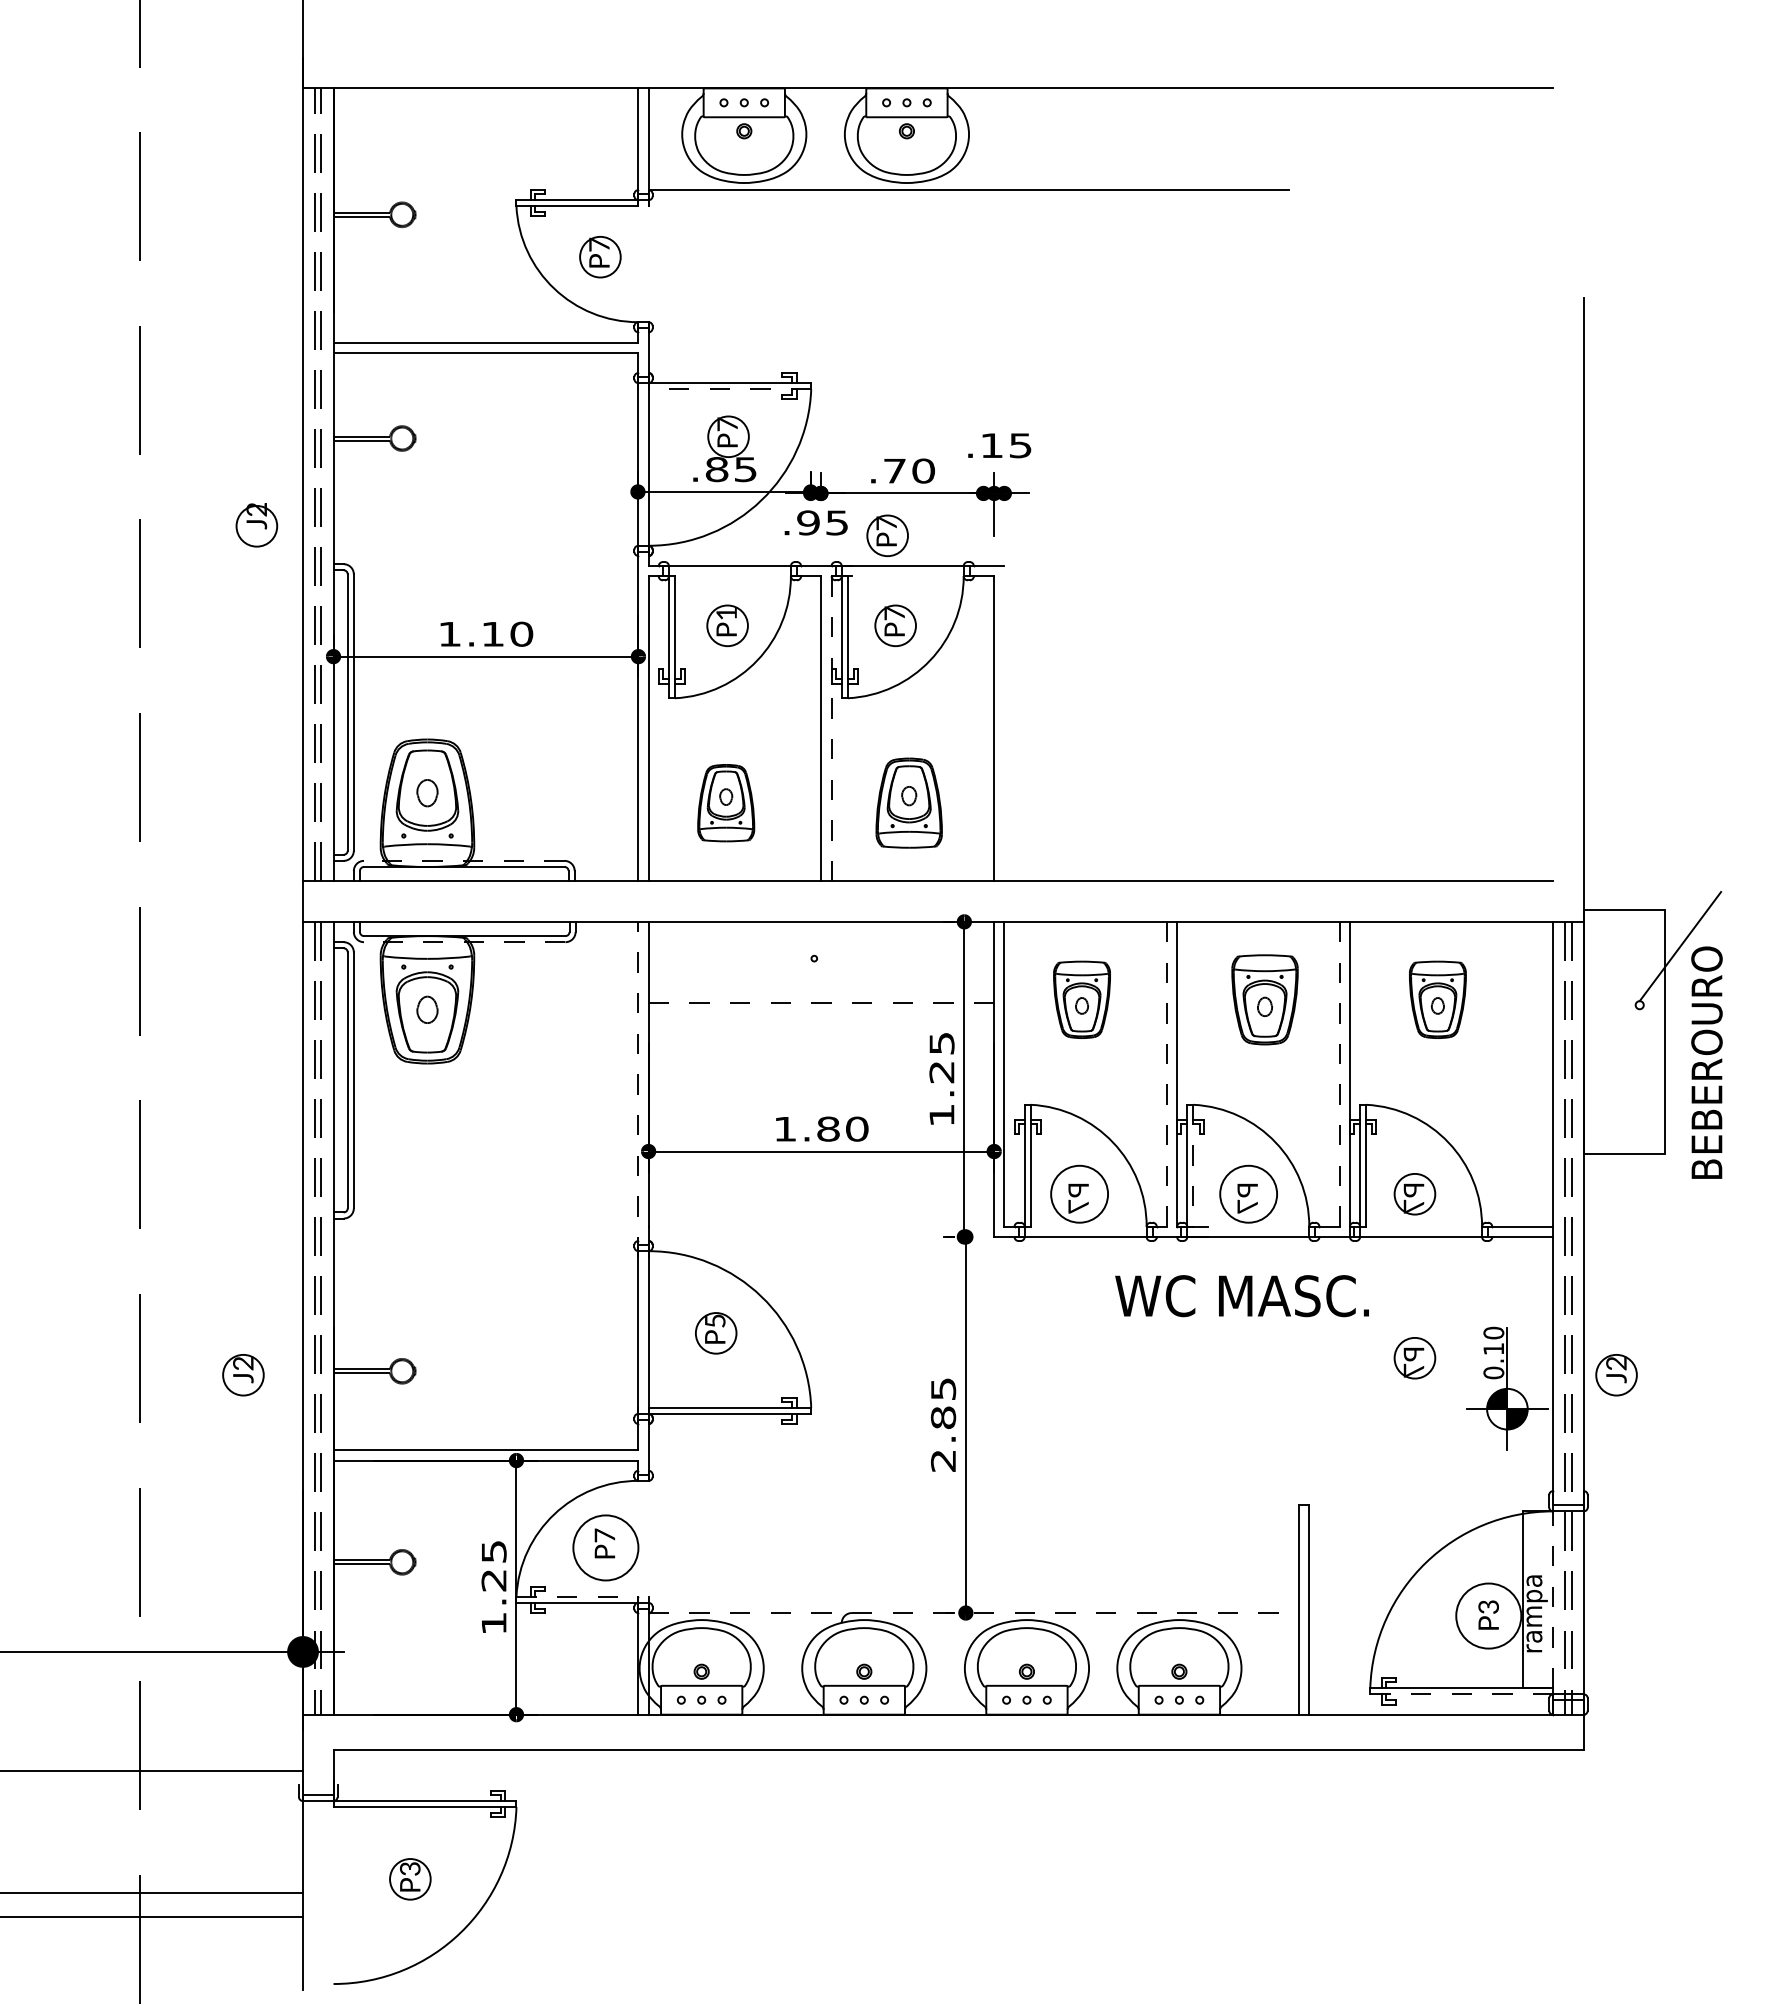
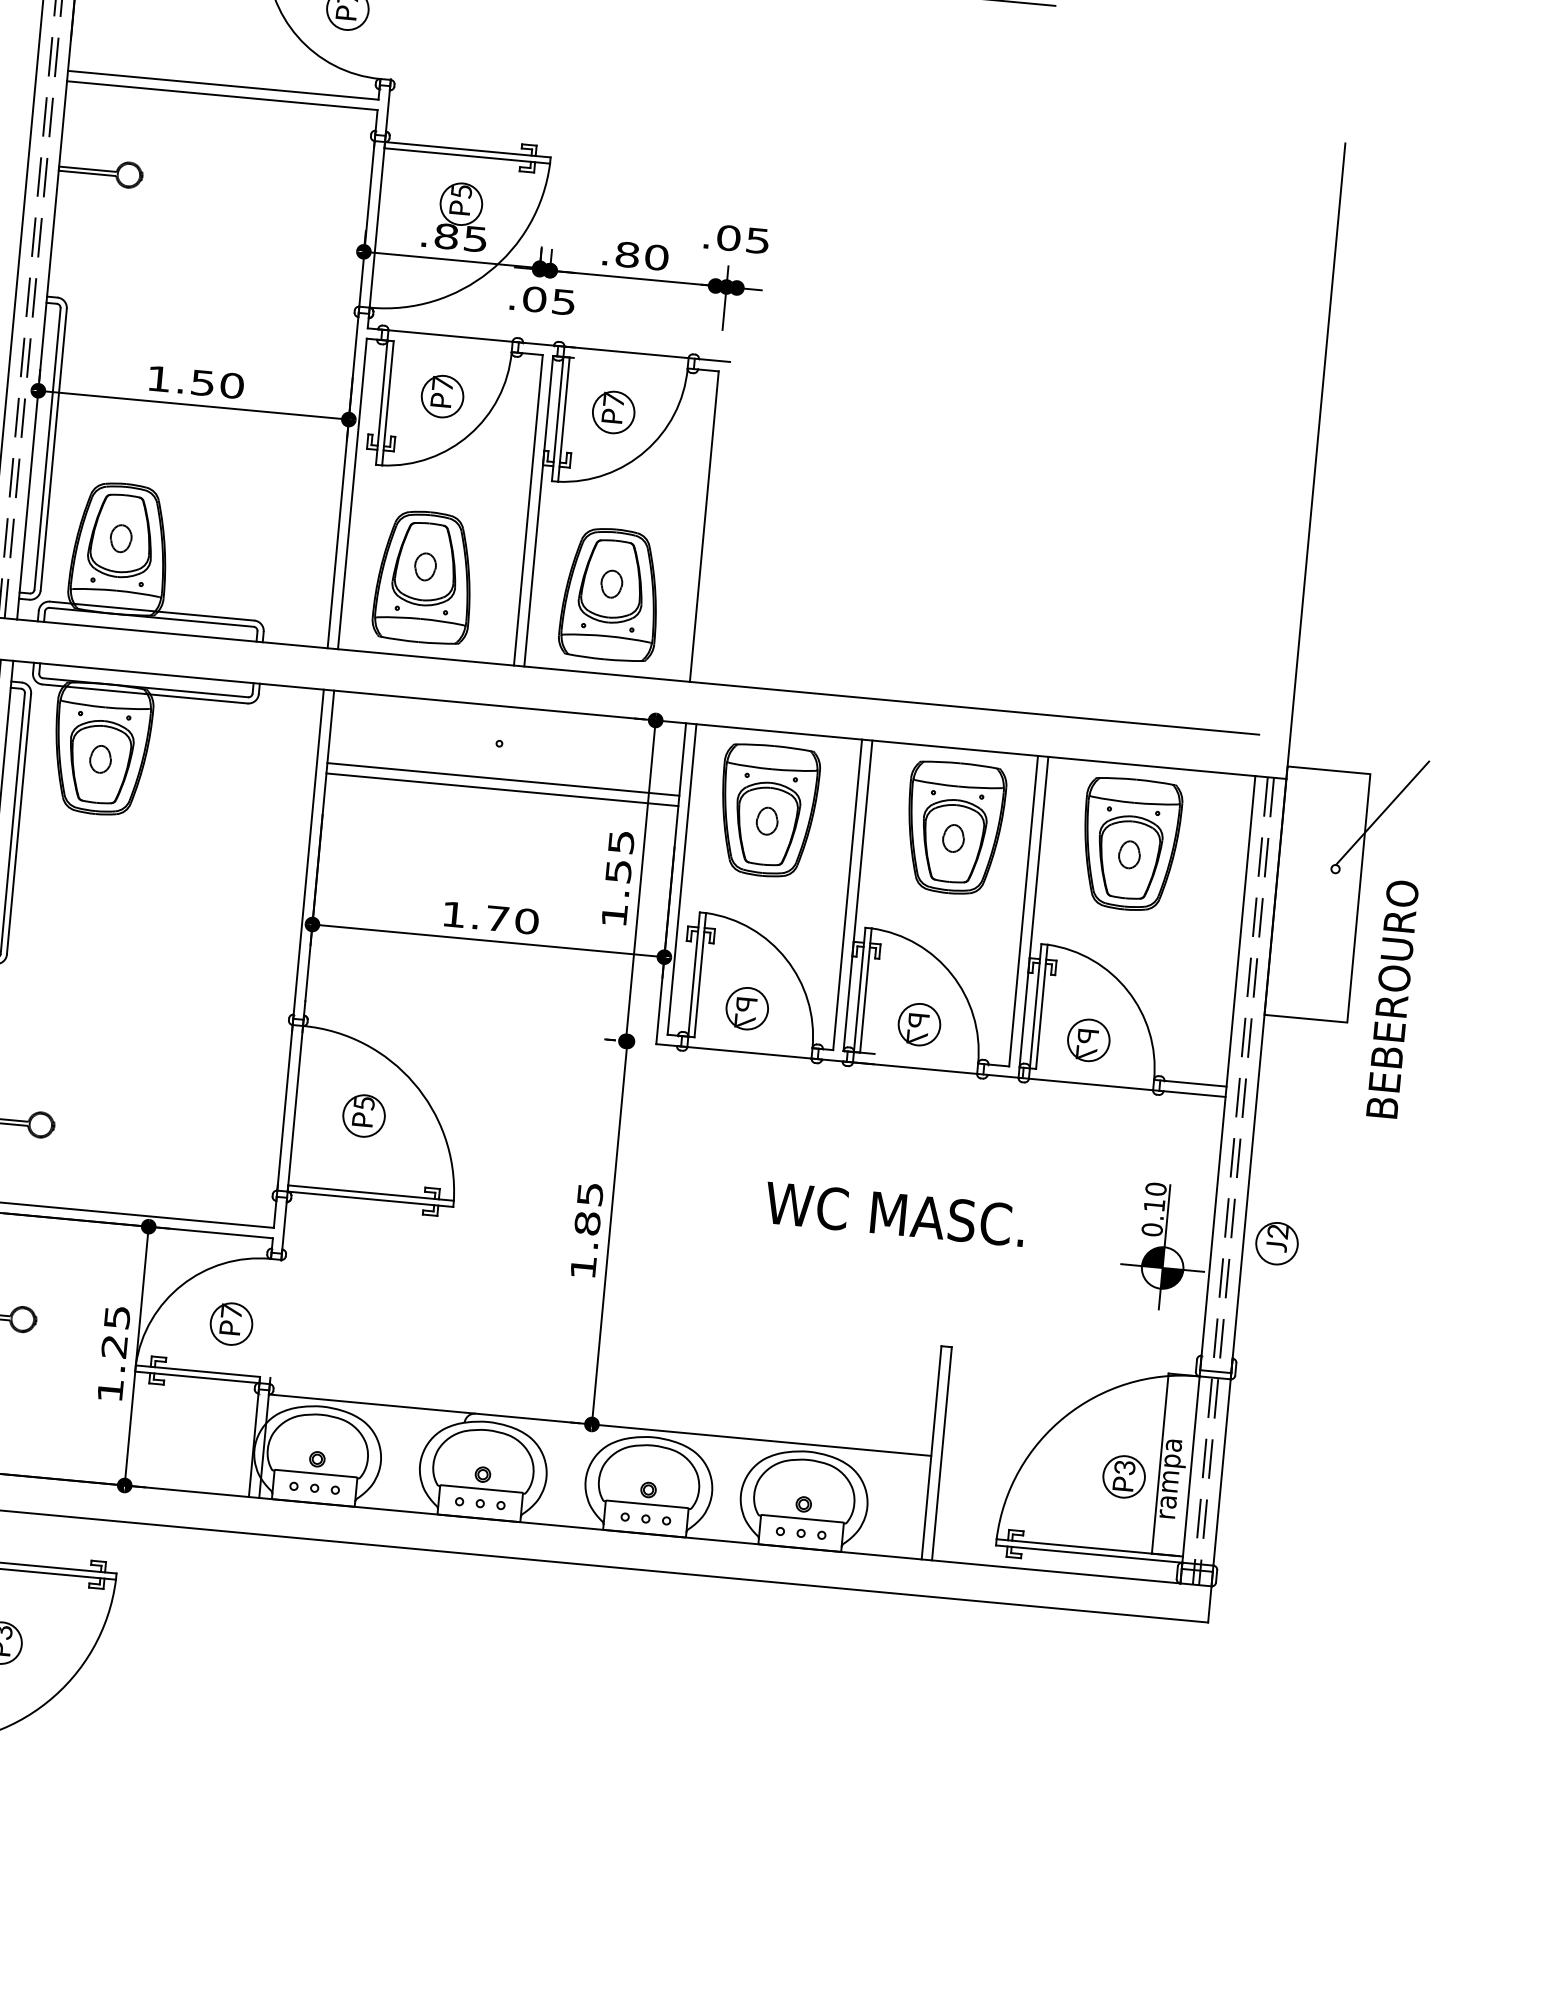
line: (729, 389) -> (466, 156), dashed -> solid
text: (727, 424) -> (461, 191), P7 -> P5
text: (991, 445) -> (728, 237), .15 -> .05
text: (894, 470) -> (627, 254), .70 -> .80
text: (808, 522) -> (534, 299), .95 -> .05
part: (887, 535) -> (613, 319), removed
text: (726, 613) -> (442, 383), P1 -> P7
text: (492, 634) -> (202, 383), 1.10 -> 1.50
line: (831, 729) -> (538, 512), dashed -> solid
part: (725, 802) -> (423, 576), size x1.67
part: (908, 802) -> (610, 593), size x1.43
line: (463, 860) -> (151, 610), dashed -> solid
line: (464, 942) -> (144, 694), dashed -> solid
line: (821, 993) -> (503, 779), added
part: (1081, 999) -> (767, 810), size x1.67
part: (1264, 999) -> (954, 827), size x1.43
part: (1437, 999) -> (1130, 844), size x1.67
line: (821, 1003) -> (502, 790), dashed -> solid
text: (1706, 1062) -> (1392, 998), moved
text: (941, 1072) -> (618, 871), 1.25 -> 1.55
line: (1166, 1073) -> (847, 893), dashed -> solid
line: (1339, 1073) -> (1023, 910), dashed -> solid
line: (638, 1089) -> (308, 860), dashed -> solid
text: (828, 1128) -> (497, 918), 1.80 -> 1.70
line: (1193, 1165) -> (866, 990), dashed -> solid
circle: (1079, 1193) -> (747, 1007), size x0.71
circle: (1248, 1193) -> (919, 1023), size x0.71
text: (1241, 1296) -> (894, 1214), moved
part: (1414, 1358) -> (1072, 1207), removed
text: (943, 1460) -> (583, 1266), 2.85 -> 1.85
circle: (605, 1547) -> (231, 1323), size x0.62
line: (577, 1596) -> (198, 1370), dashed -> solid
line: (1553, 1599) -> (1191, 1466), dashed -> solid
line: (974, 1613) -> (600, 1425), dashed -> solid
circle: (1488, 1615) -> (1123, 1476), size x0.62
line: (1461, 1694) -> (1088, 1554), dashed -> solid

